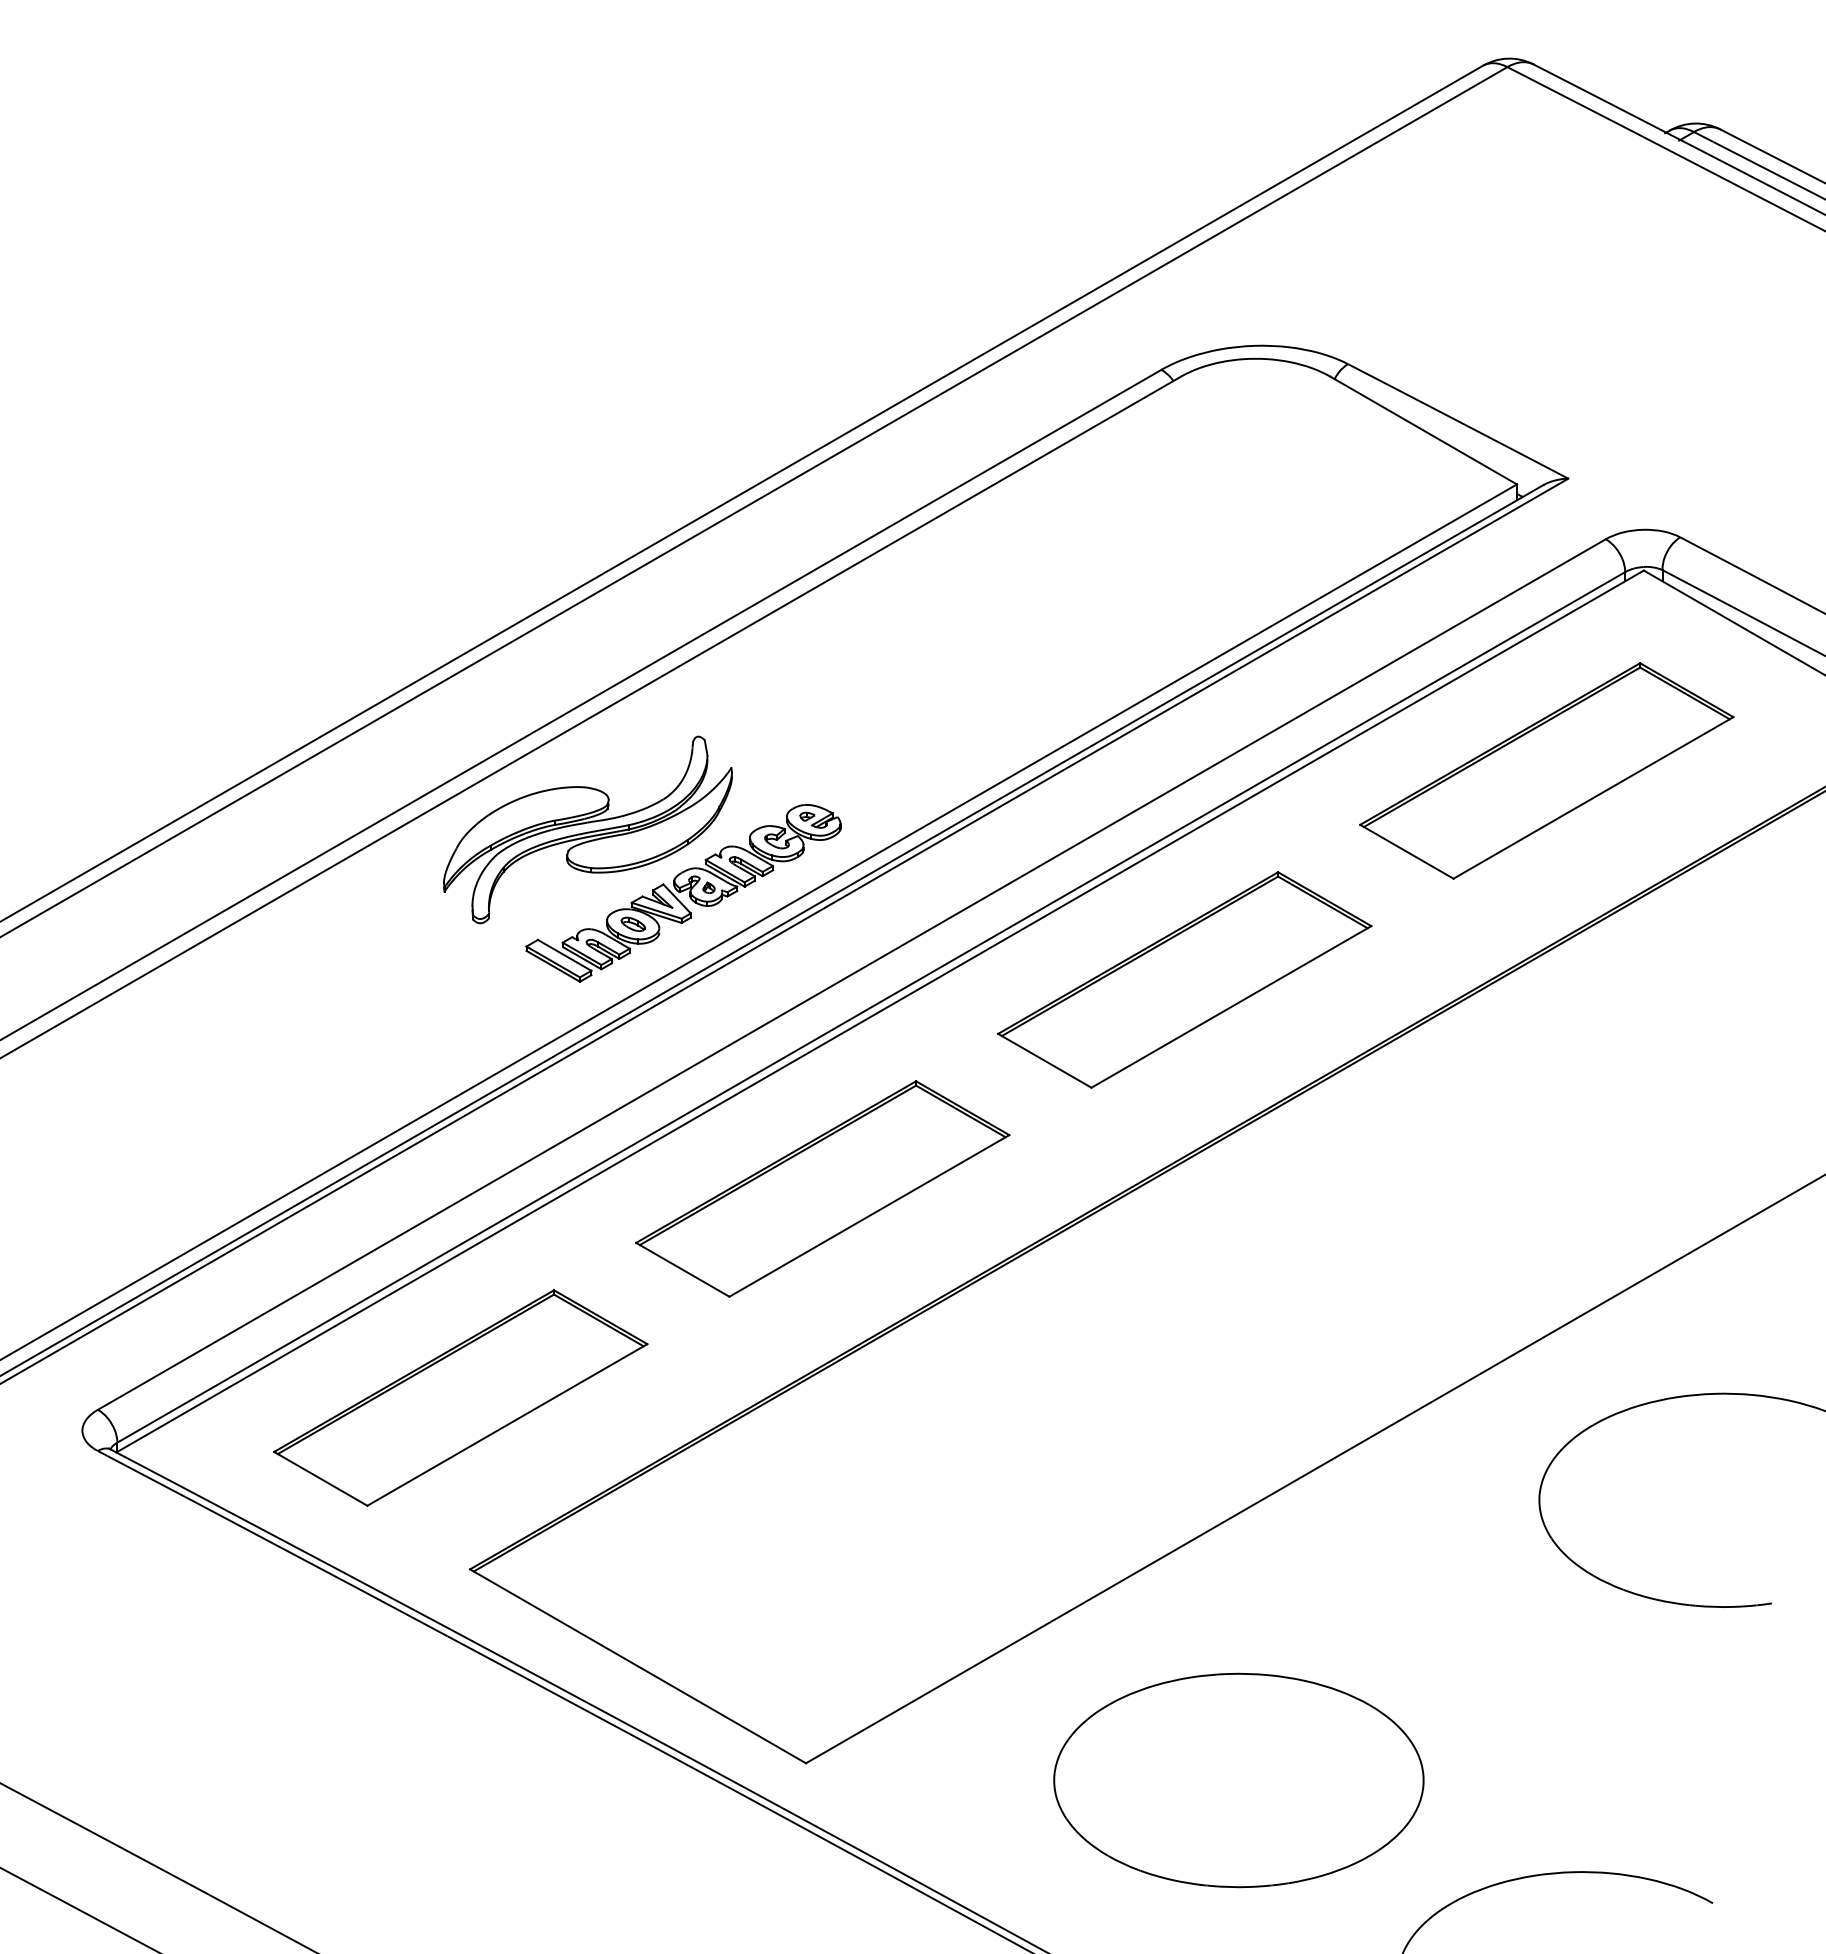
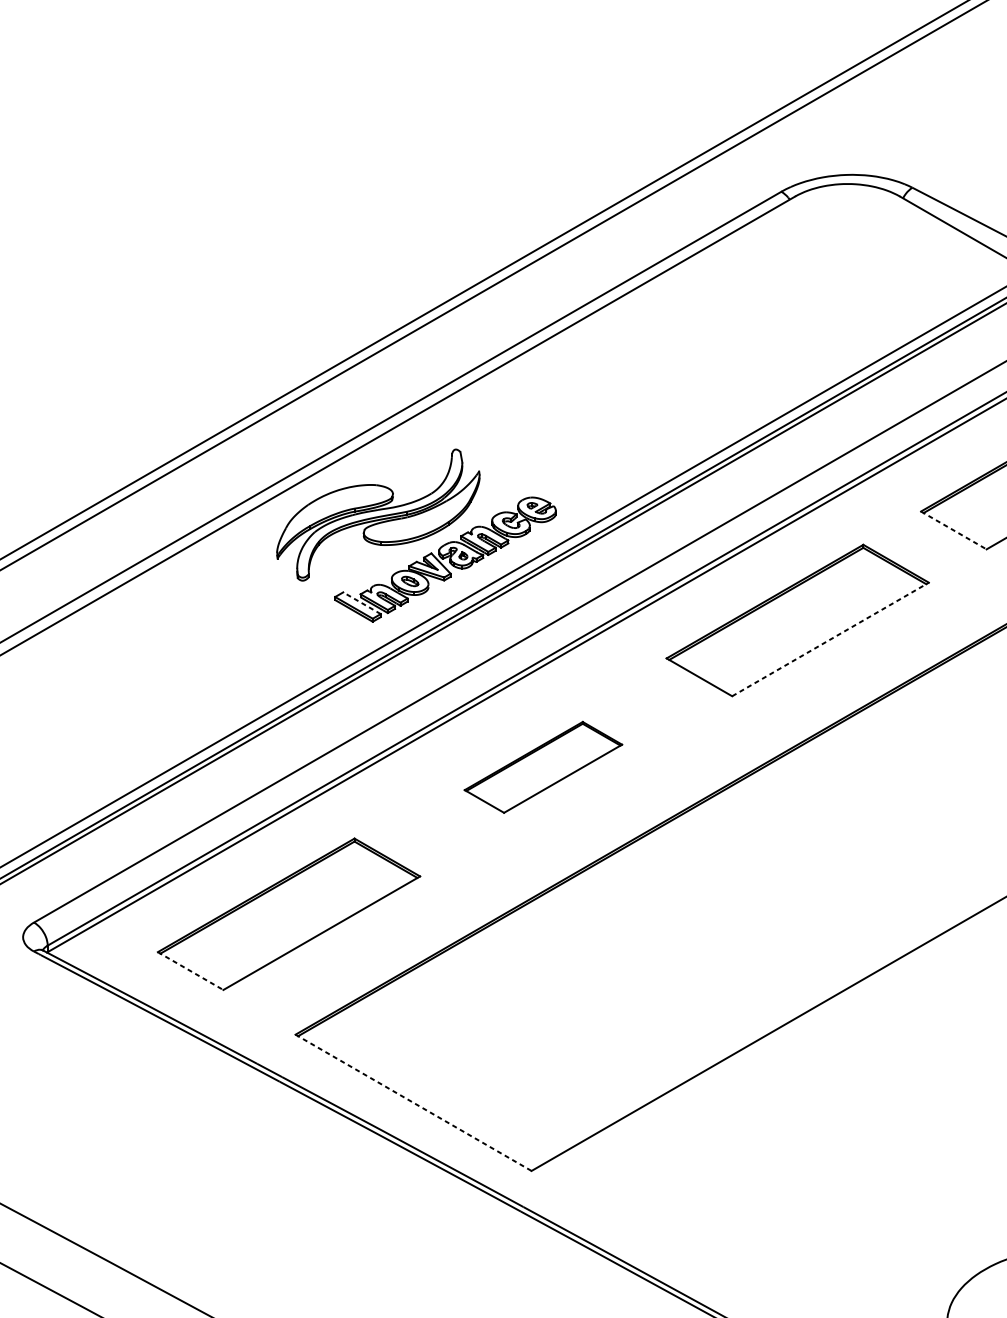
line: (1406, 851) -> (953, 530), solid -> dashed
line: (564, 955) -> (361, 603), solid -> dashed
line: (1231, 1006) -> (830, 639), solid -> dashed
part: (822, 1188) -> (543, 767), size x0.6
line: (320, 1478) -> (190, 970), solid -> dashed
line: (638, 1666) -> (413, 1102), solid -> dashed
part: (1238, 1780) -> (835, 1183), removed

